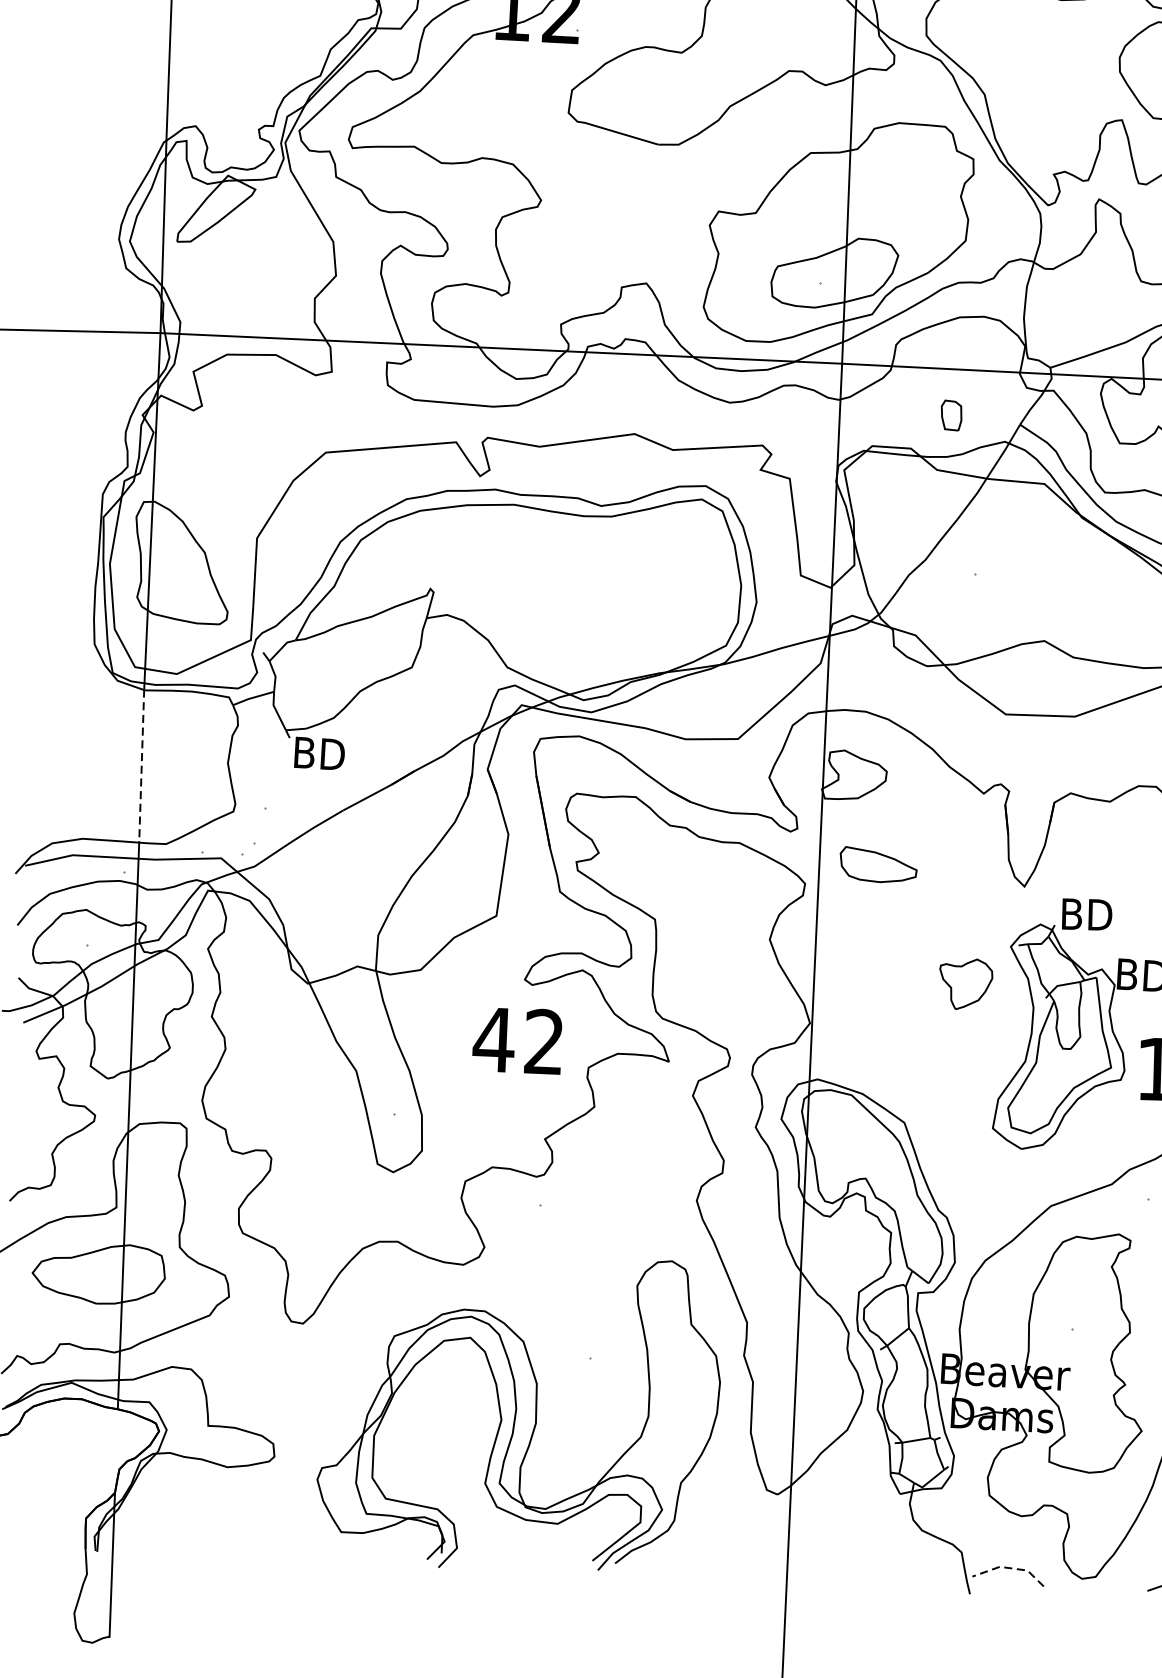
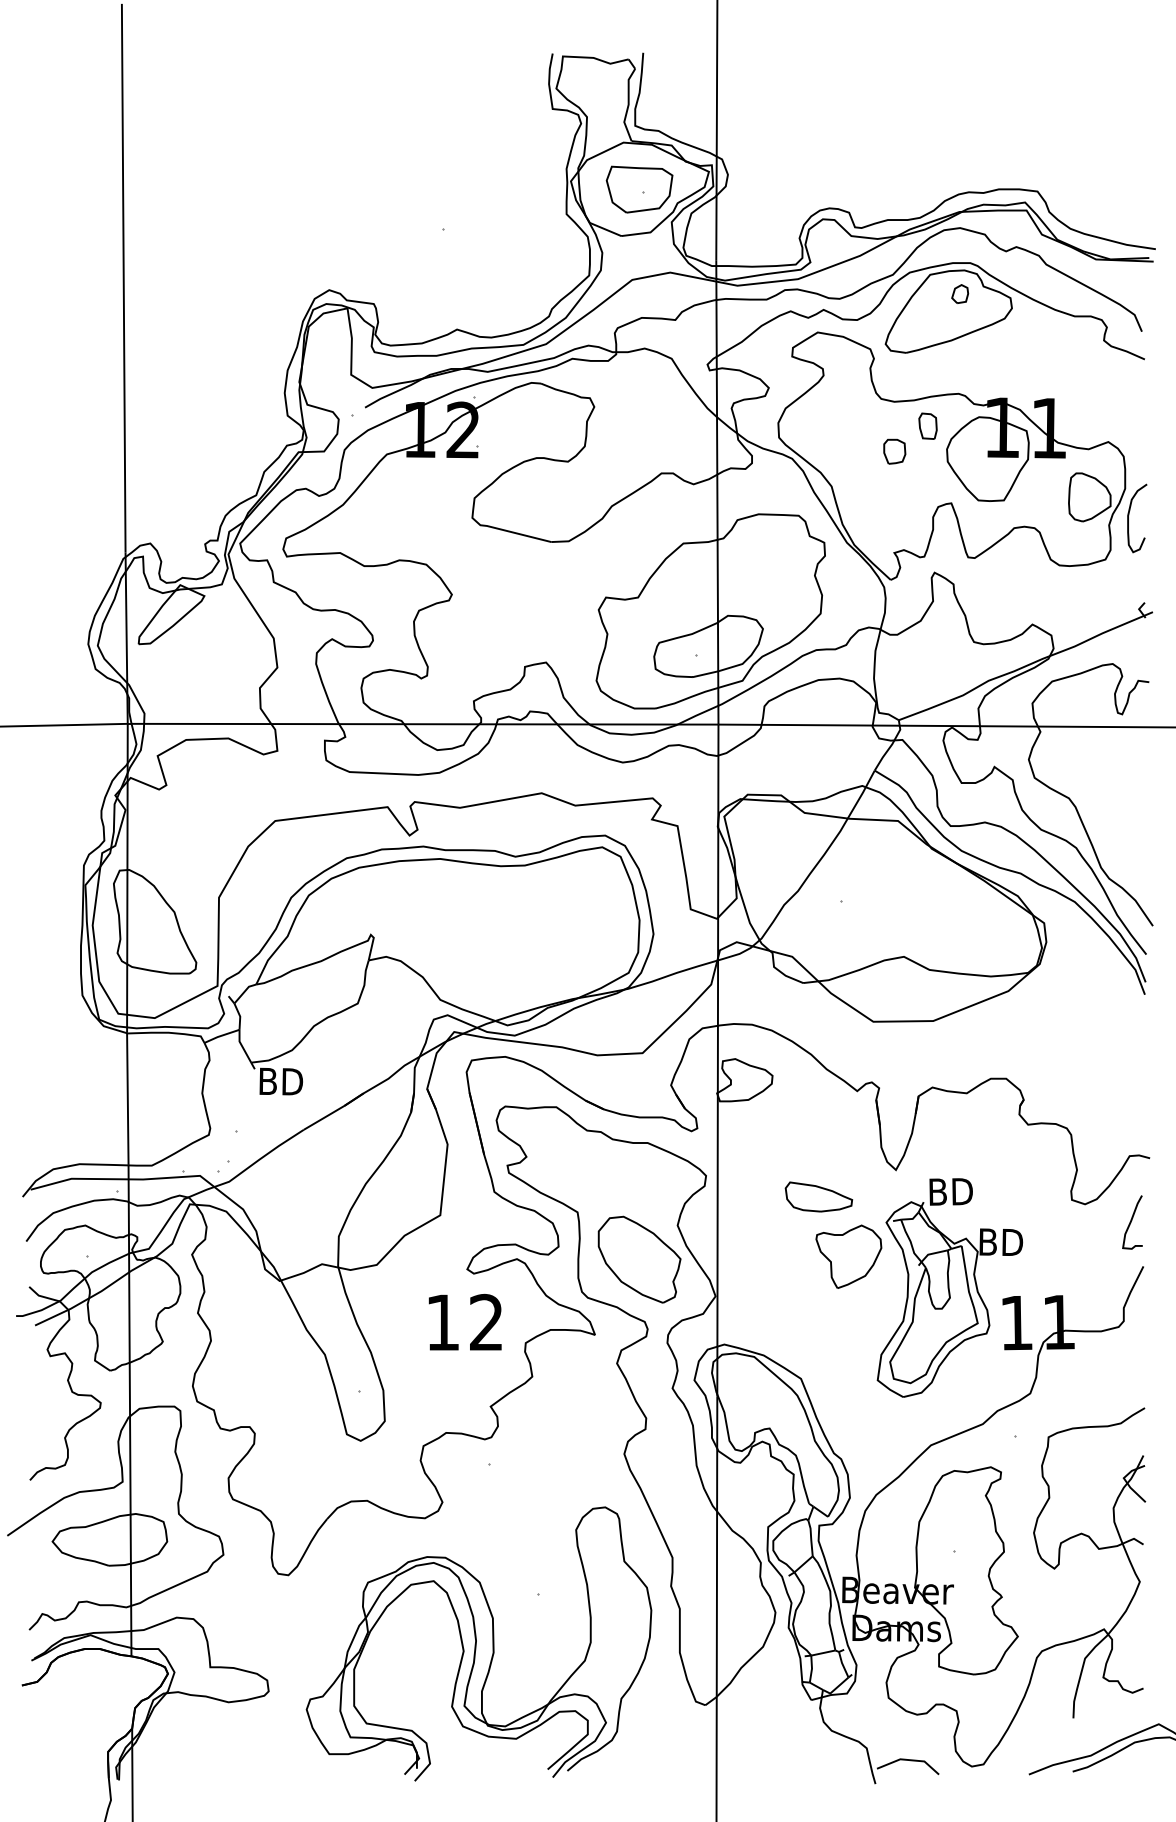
part: (1059, 57) -> (894, 451), added
part: (950, 414) -> (927, 425), moved
line: (141, 765) -> (127, 1098), dashed -> solid
part: (878, 864) -> (818, 1196), moved
part: (724, 976) -> (639, 1259), added
part: (965, 984) -> (848, 1256), size x1.43
text: (493, 1039) -> (442, 1322), 42 -> 12
line: (1010, 1568) -> (909, 1760), dashed -> solid

